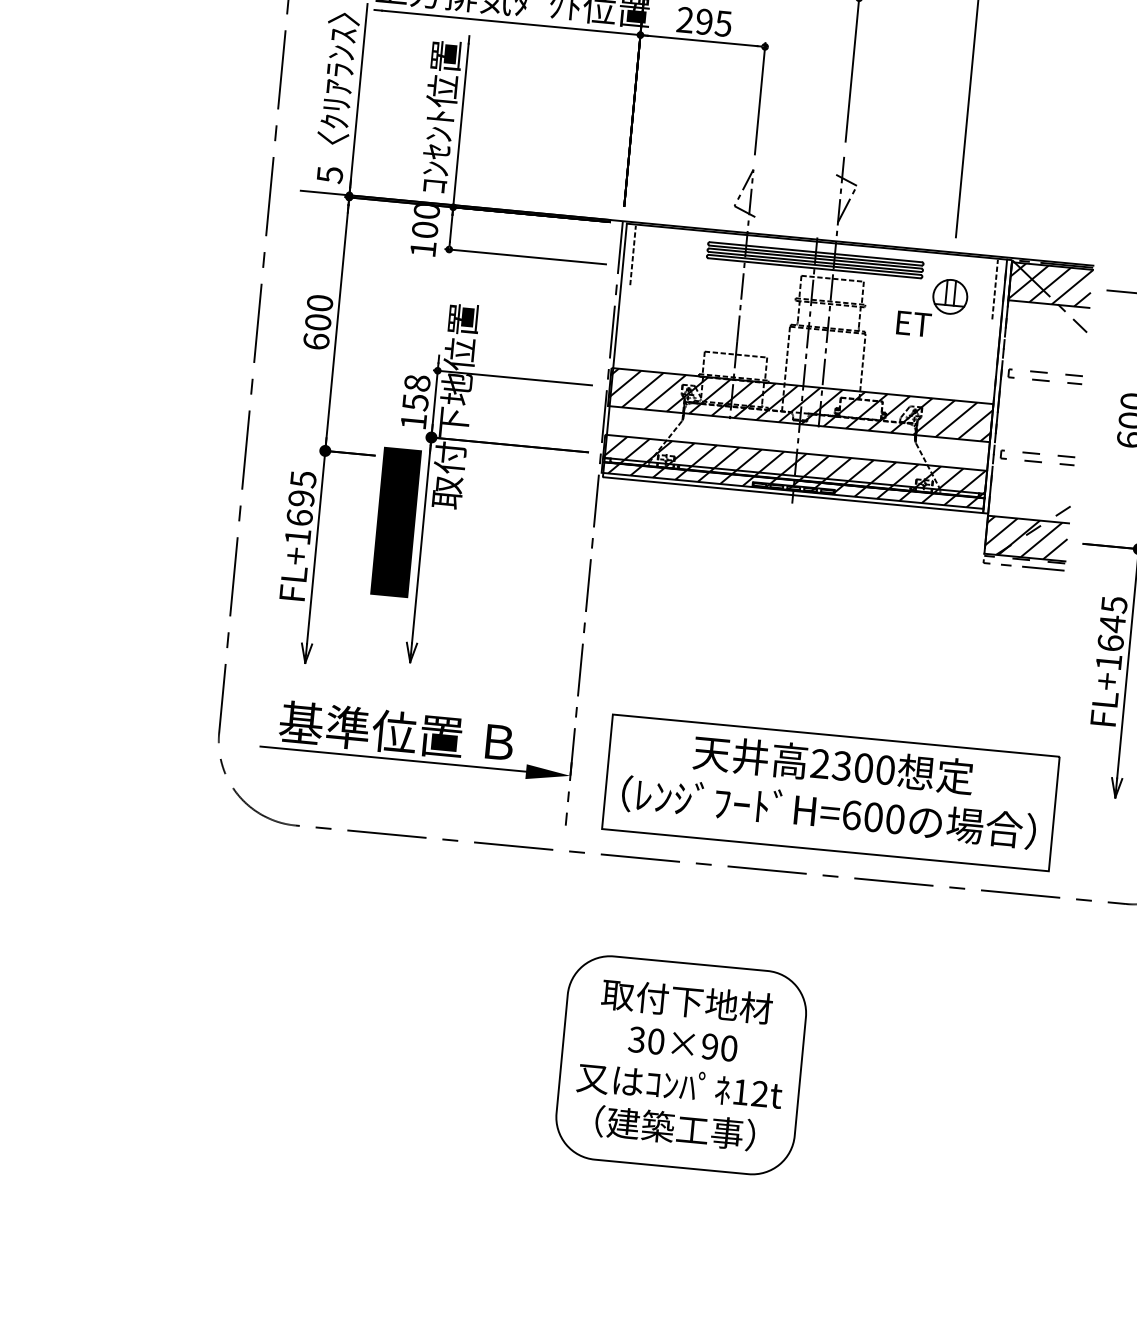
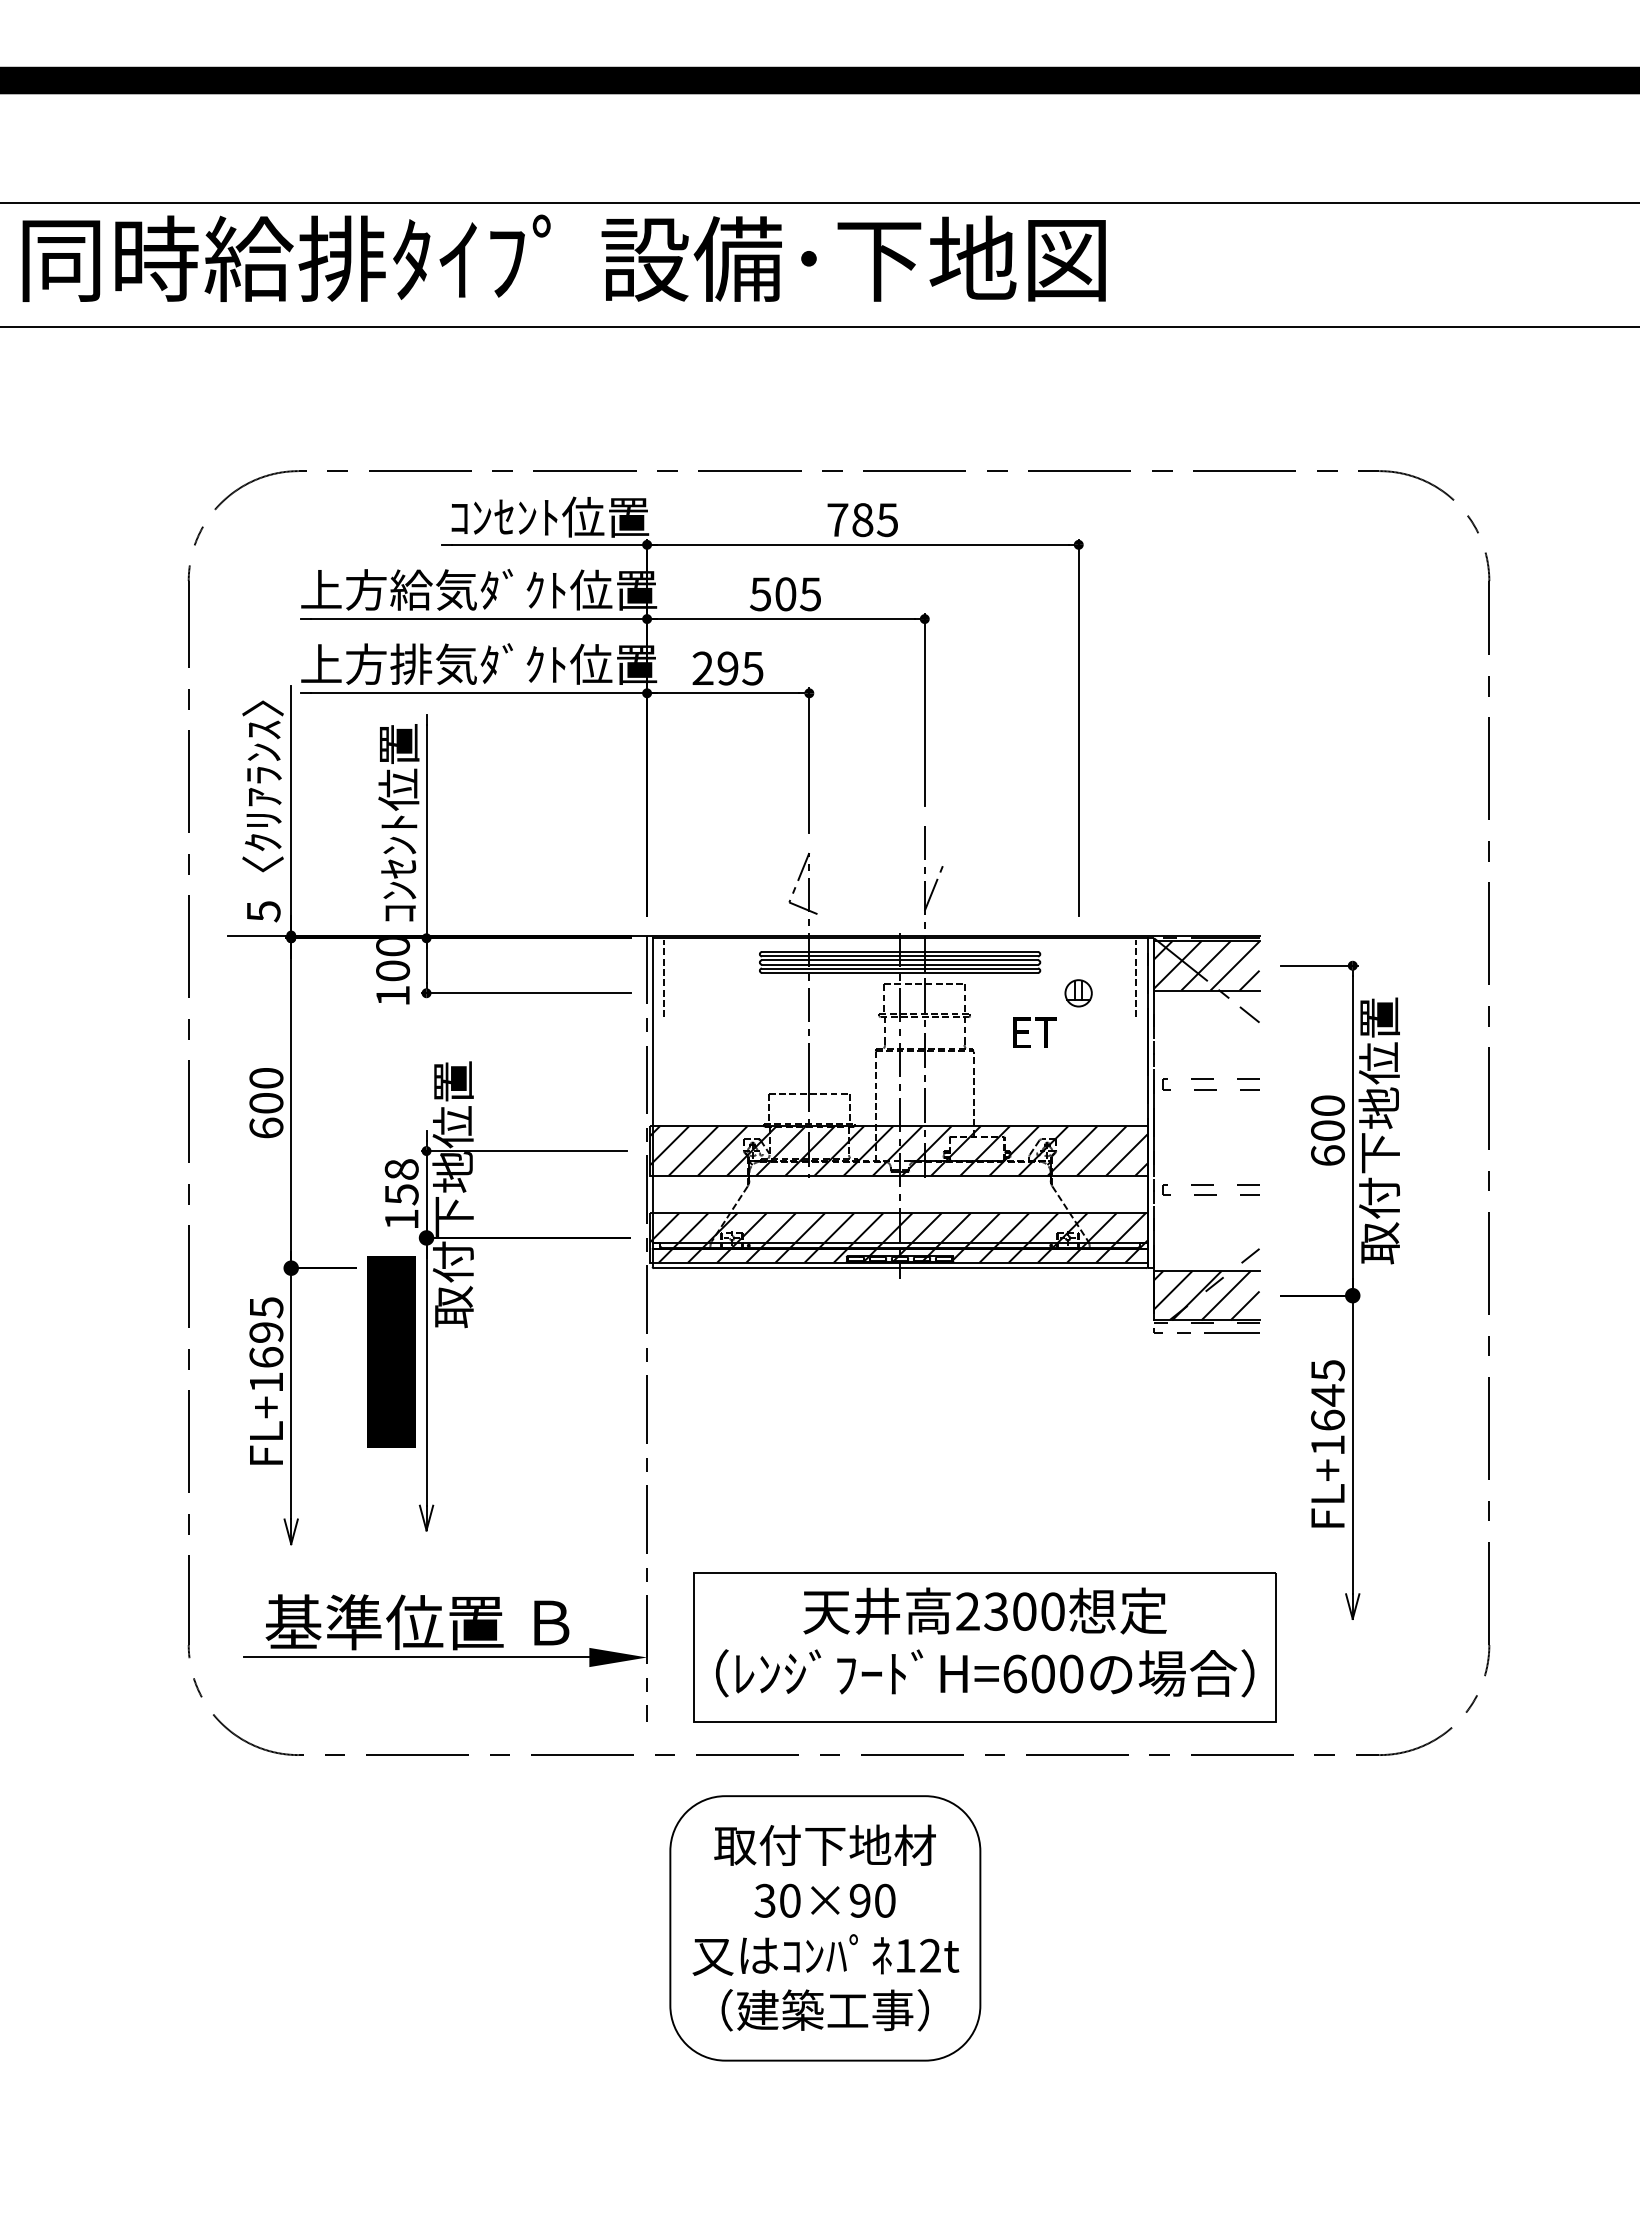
line: (846, 180) -> (930, 855), removed
part: (950, 297) -> (1078, 993), size x0.6
part: (681, 1065) -> (825, 1928), moved

